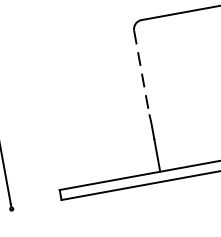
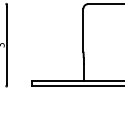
line: (141, 73) -> (83, 30), dashed -> solid

